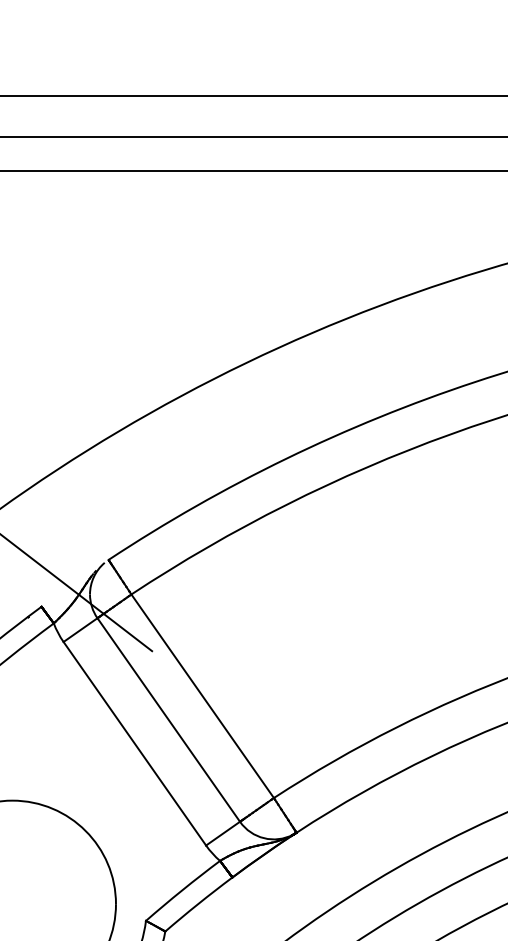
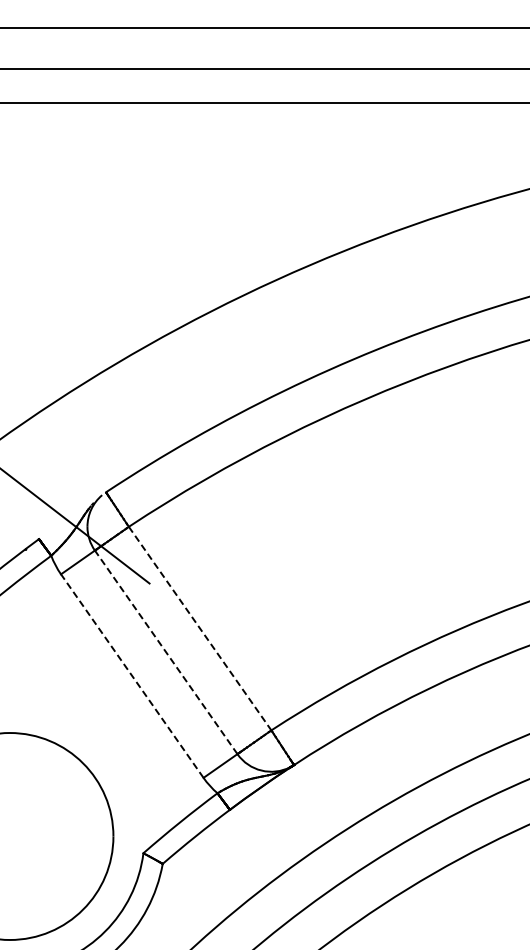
line: (203, 697) -> (200, 629), solid -> dashed
line: (168, 719) -> (165, 651), solid -> dashed
line: (135, 743) -> (132, 675), solid -> dashed

